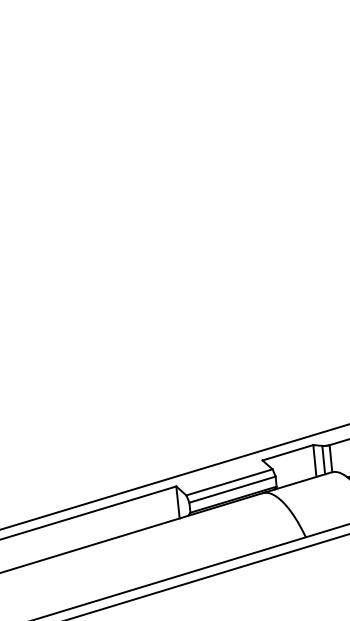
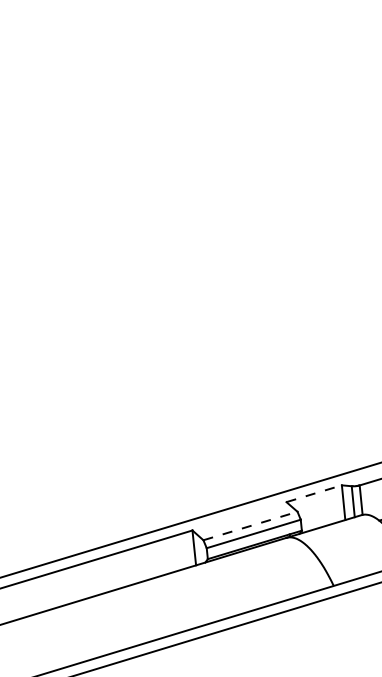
line: (287, 452) -> (313, 493), solid -> dashed
line: (230, 482) -> (251, 526), solid -> dashed

